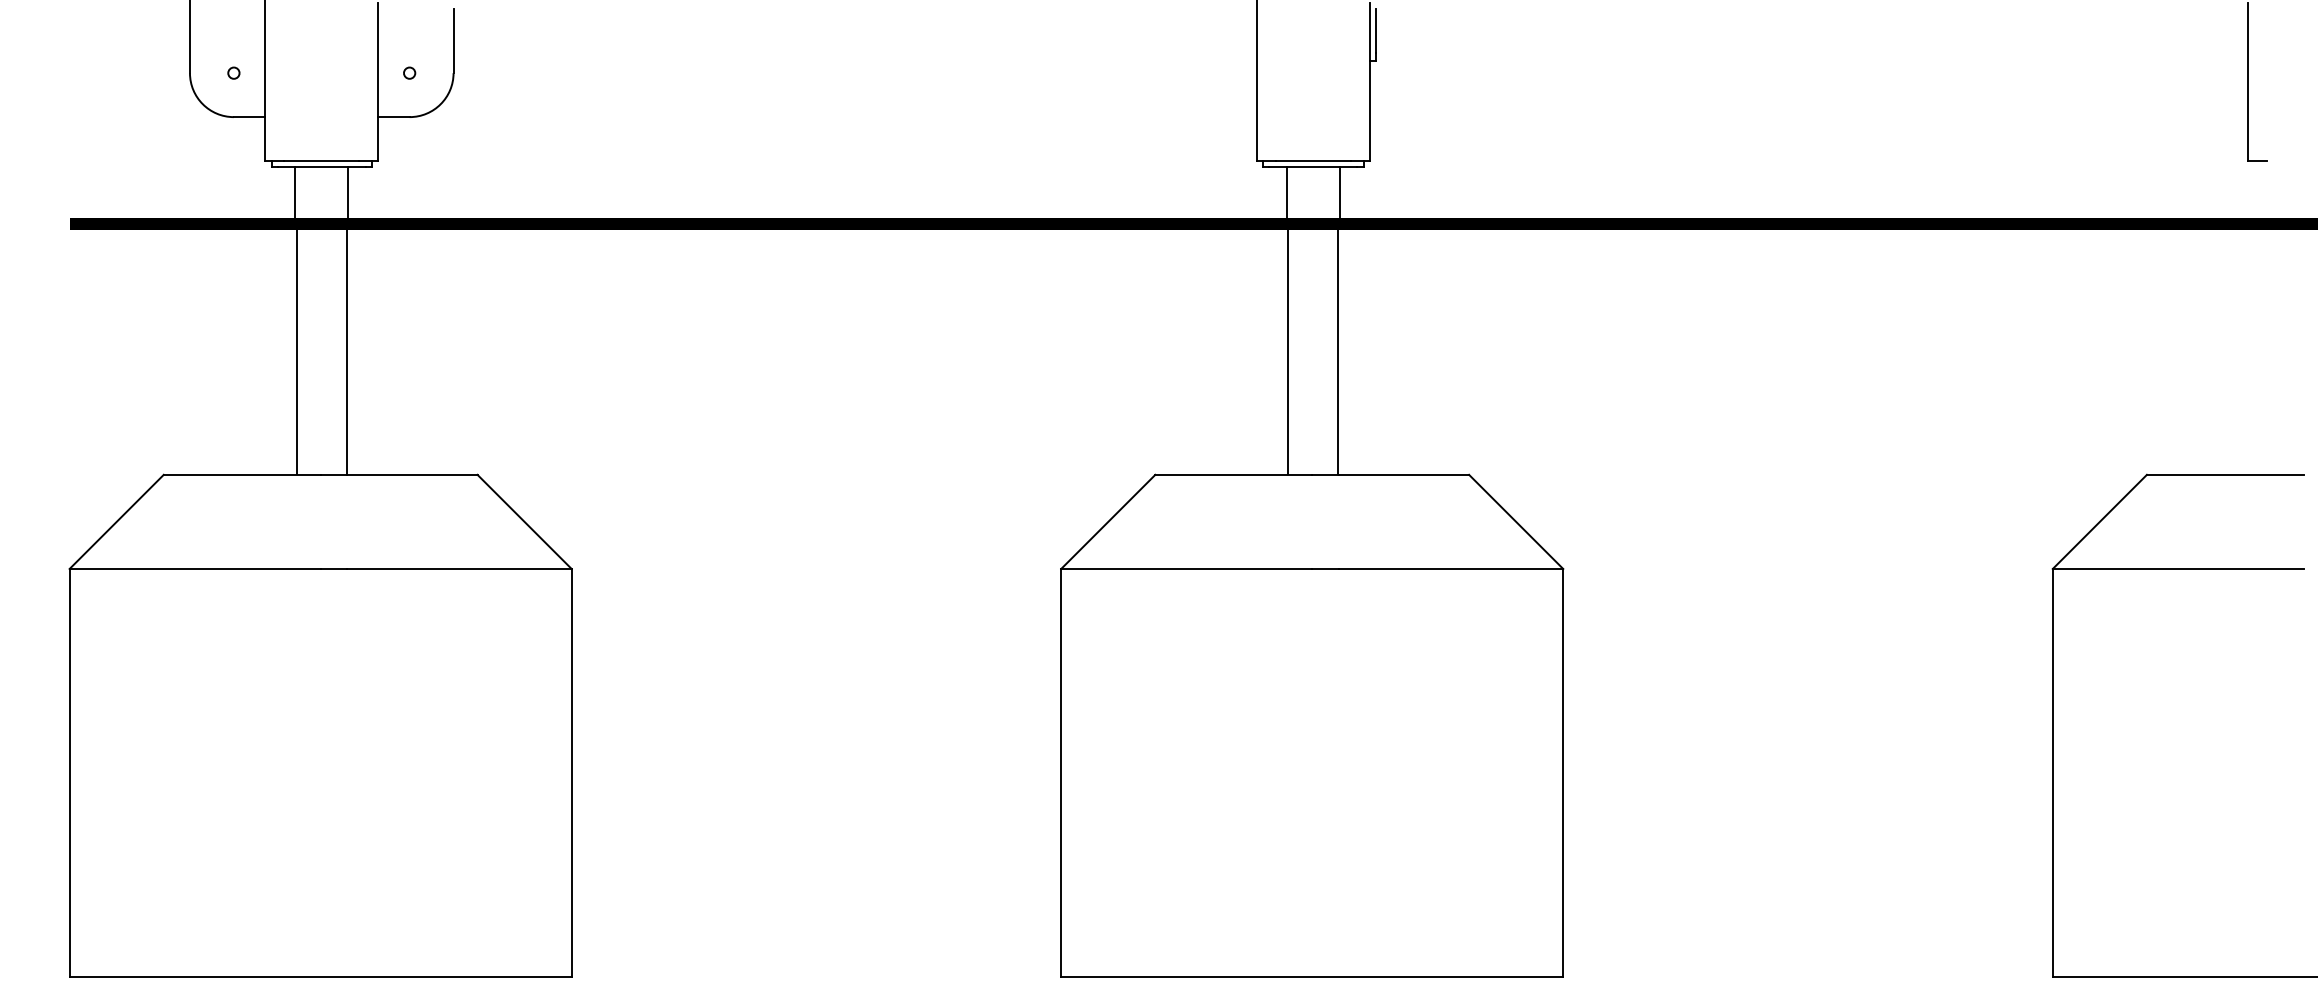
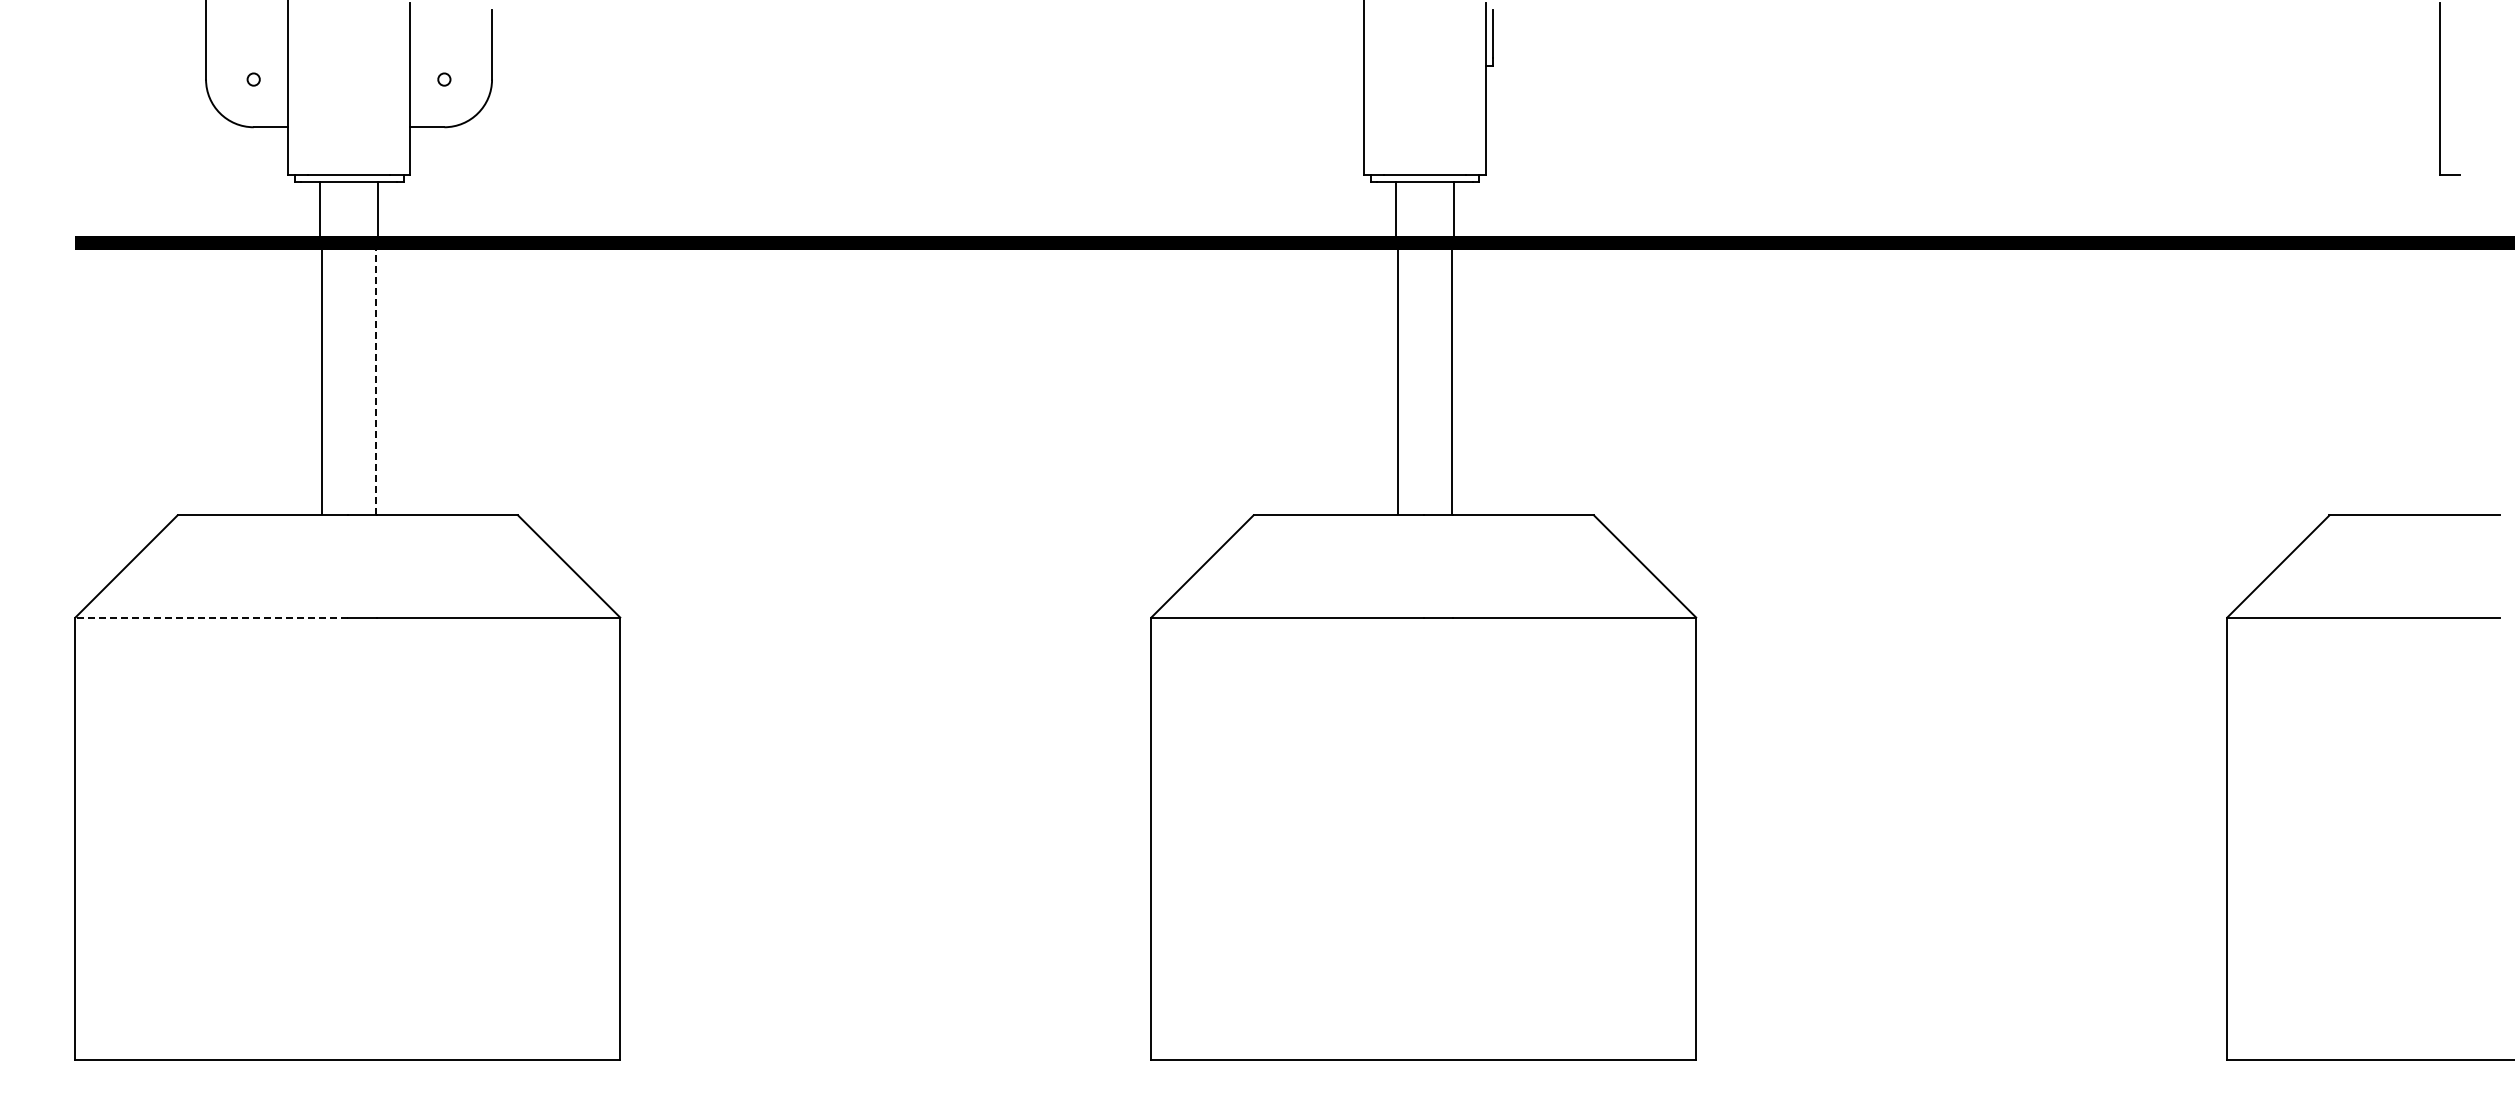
line: (347, 348) -> (376, 378), solid -> dashed
line: (195, 568) -> (211, 617), solid -> dashed

